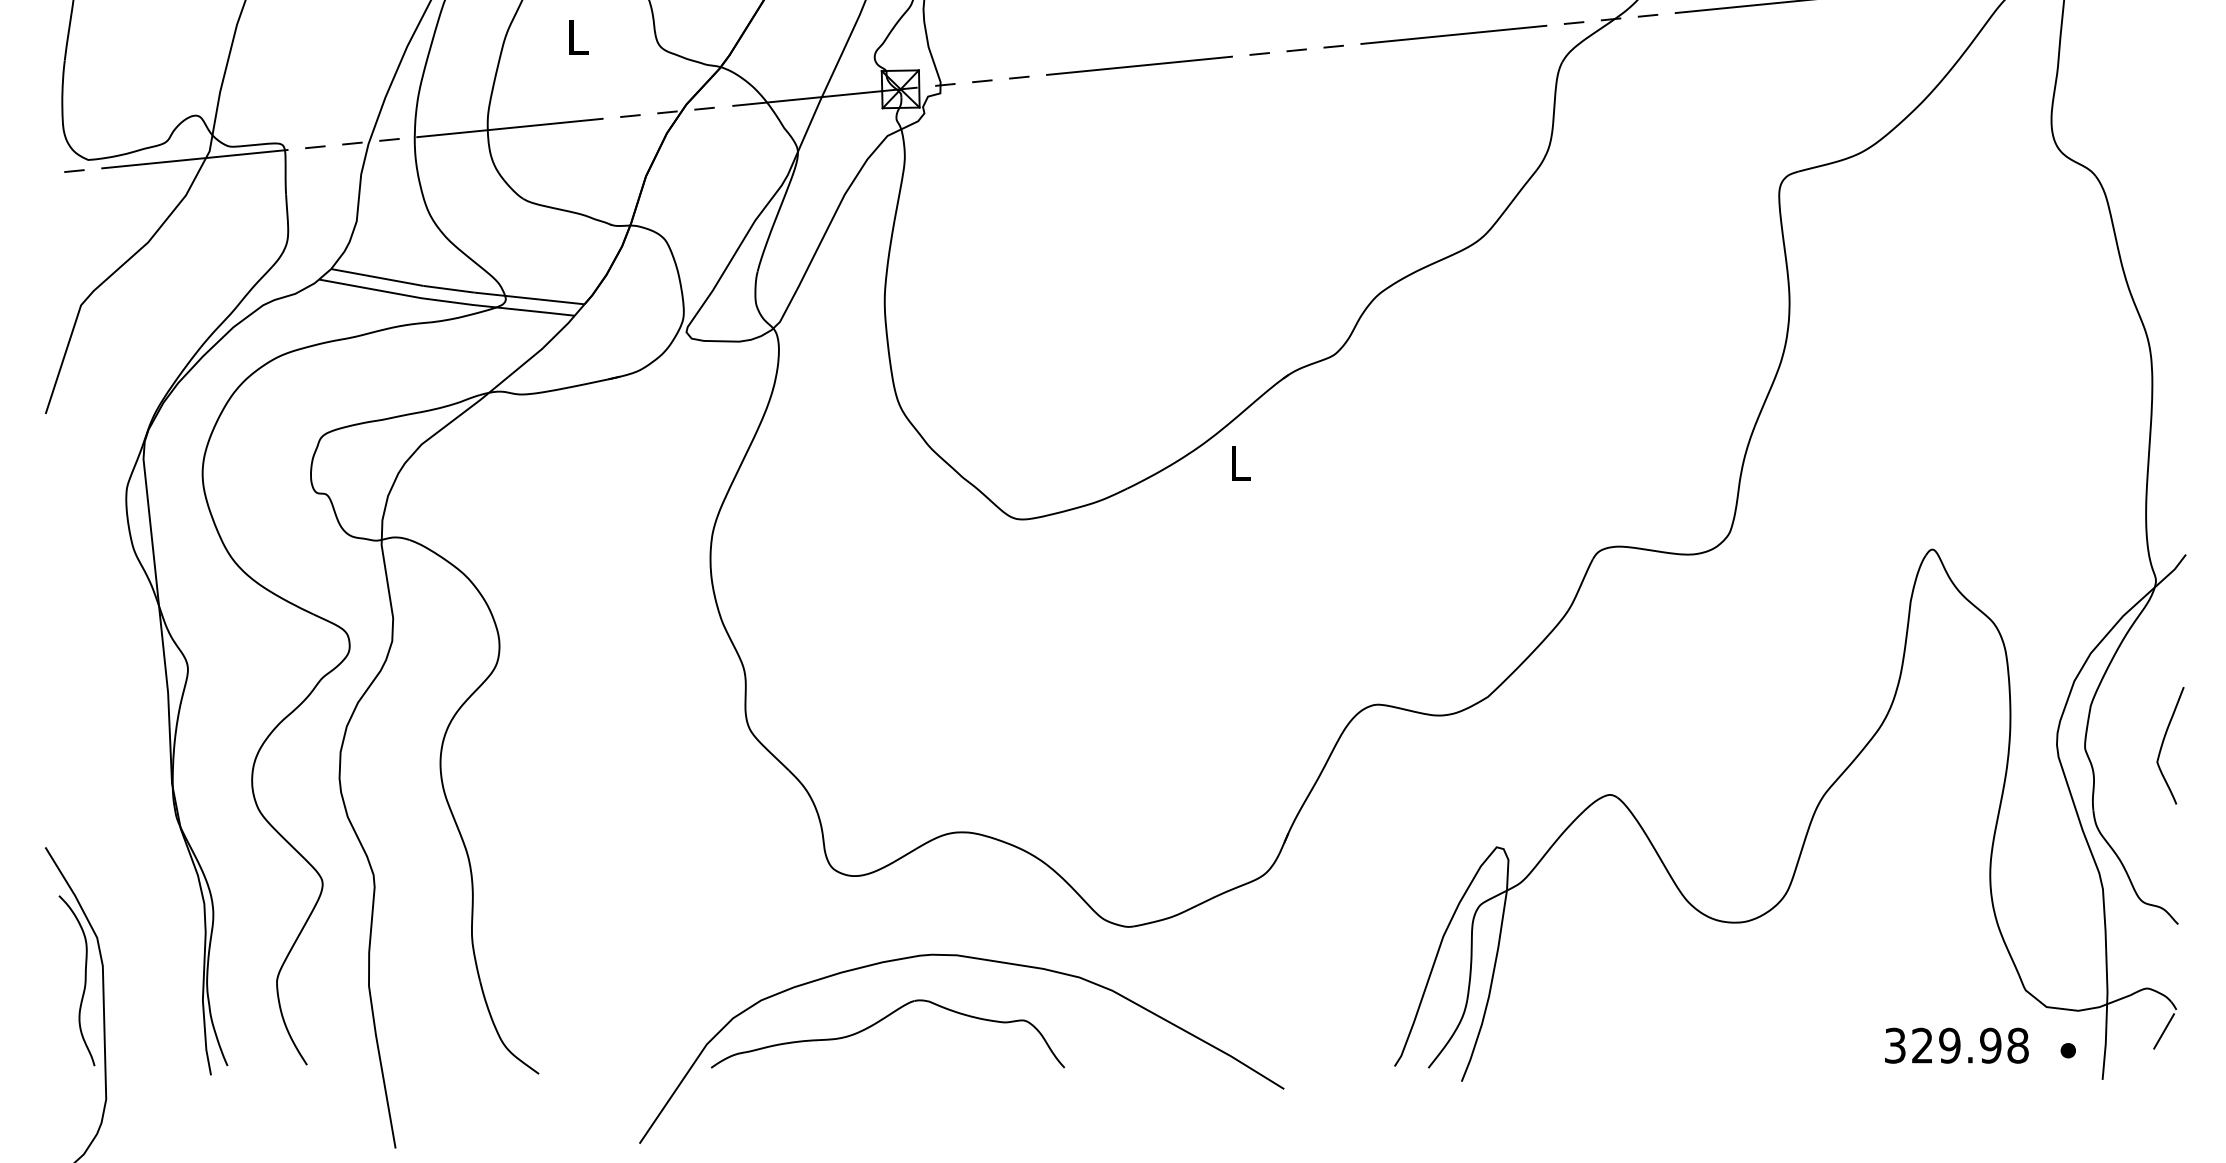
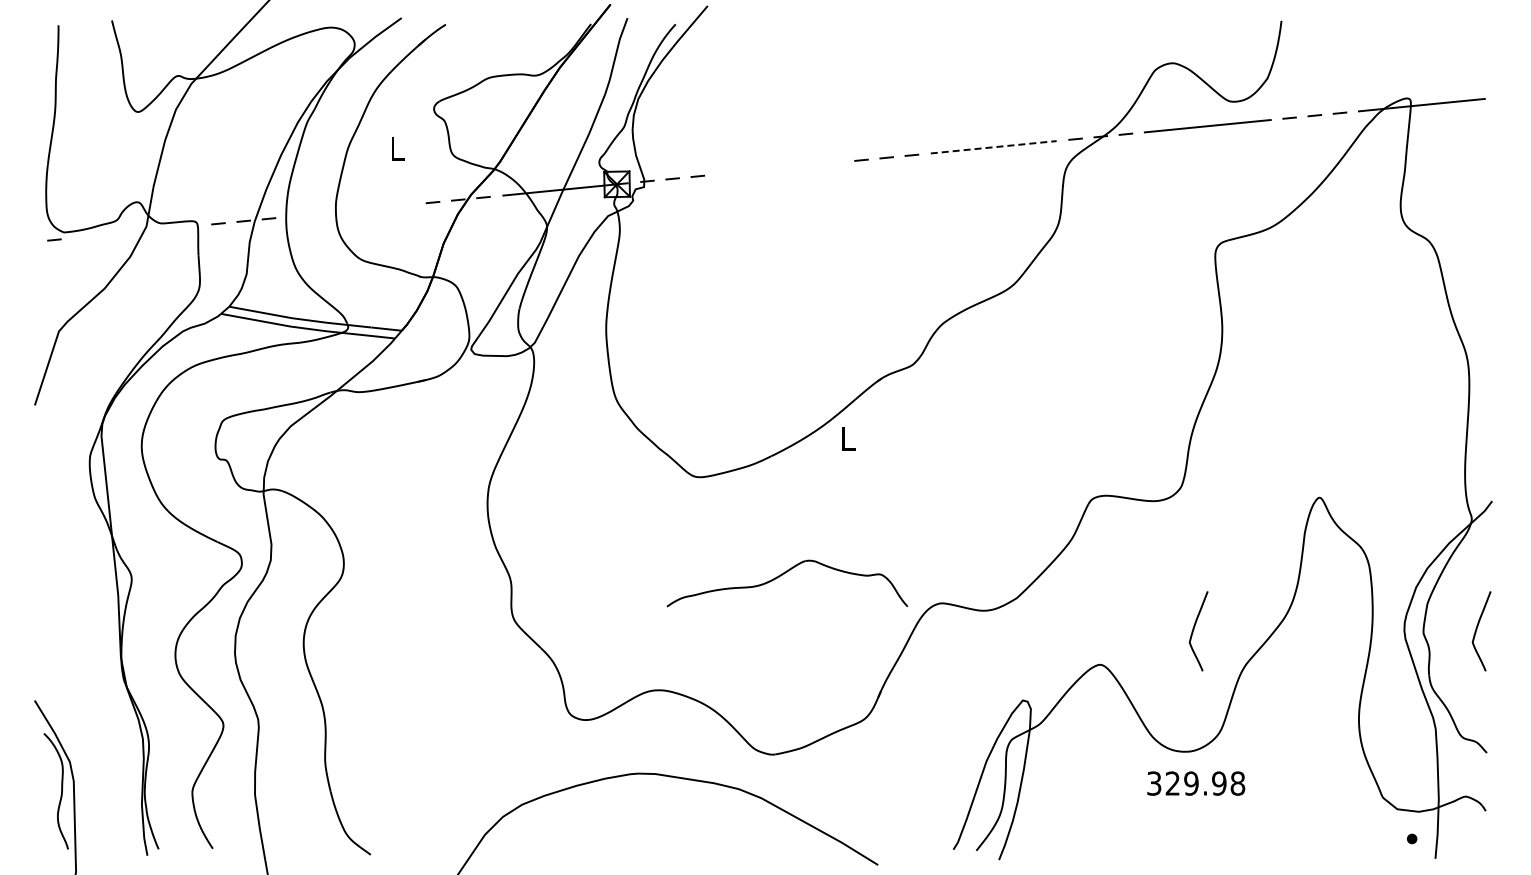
line: (1454, 35) -> (994, 147), solid -> dashed
line: (1139, 66) -> (779, 168), removed
line: (509, 127) -> (350, 210), removed
line: (194, 158) -> (136, 231), removed
curve: (1748, 743) -> (1194, 629), added
part: (879, 1023) -> (781, 576), moved
line: (2164, 1030) -> (1477, 825), removed
text: (1957, 1045) -> (1196, 783), moved

